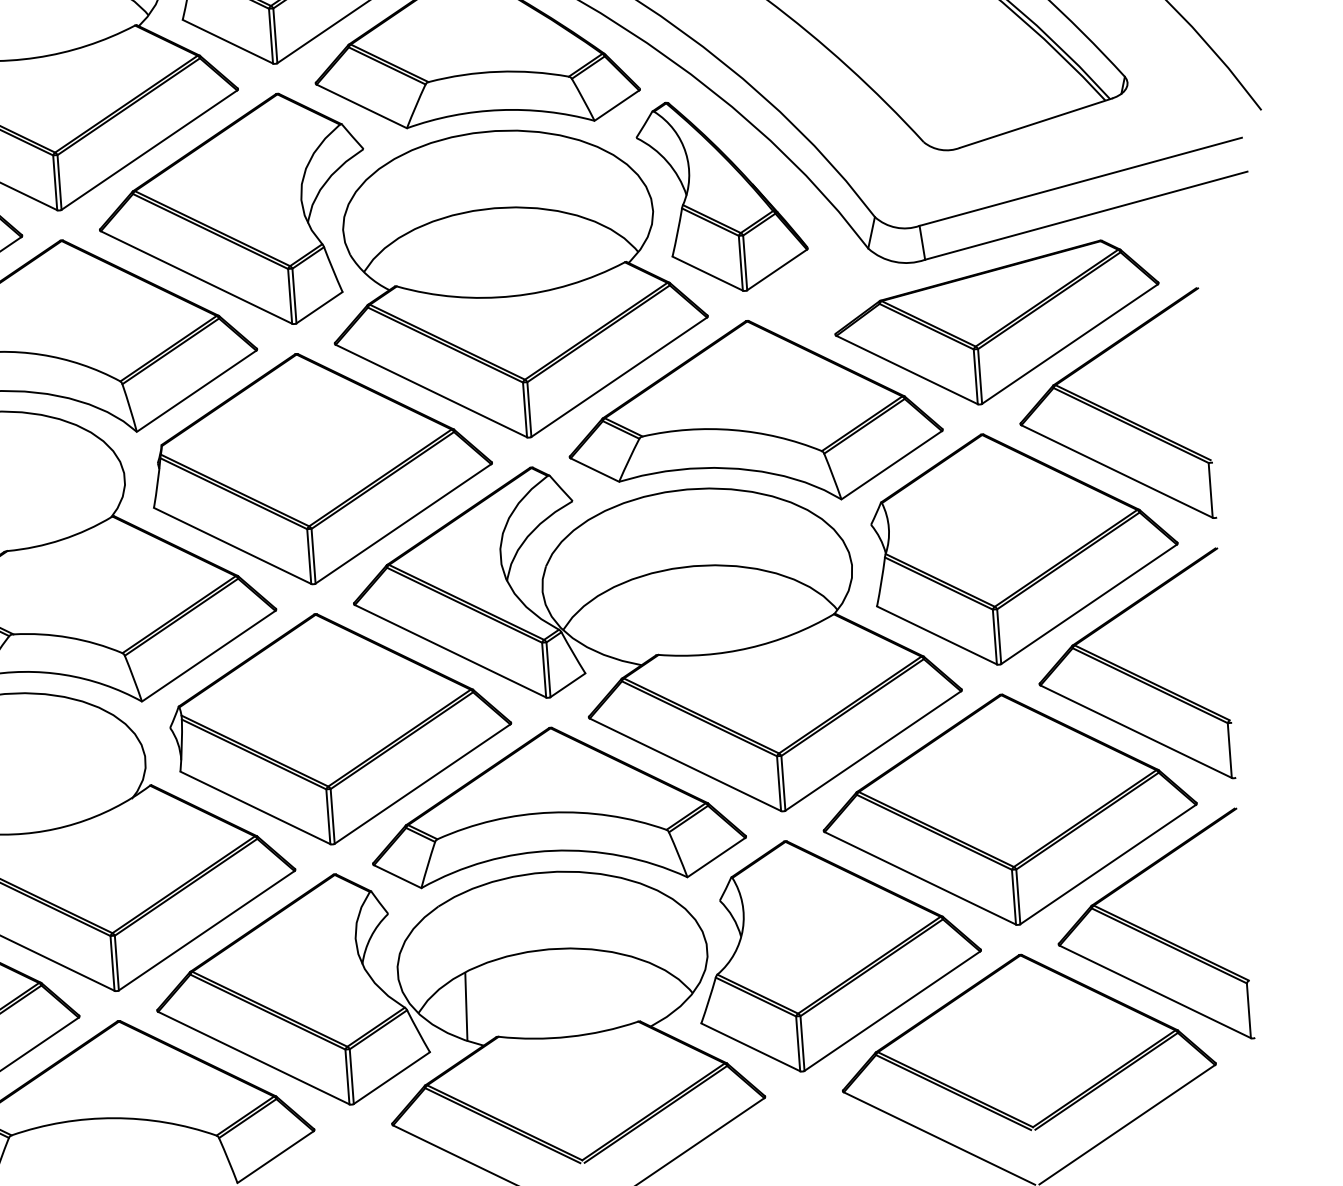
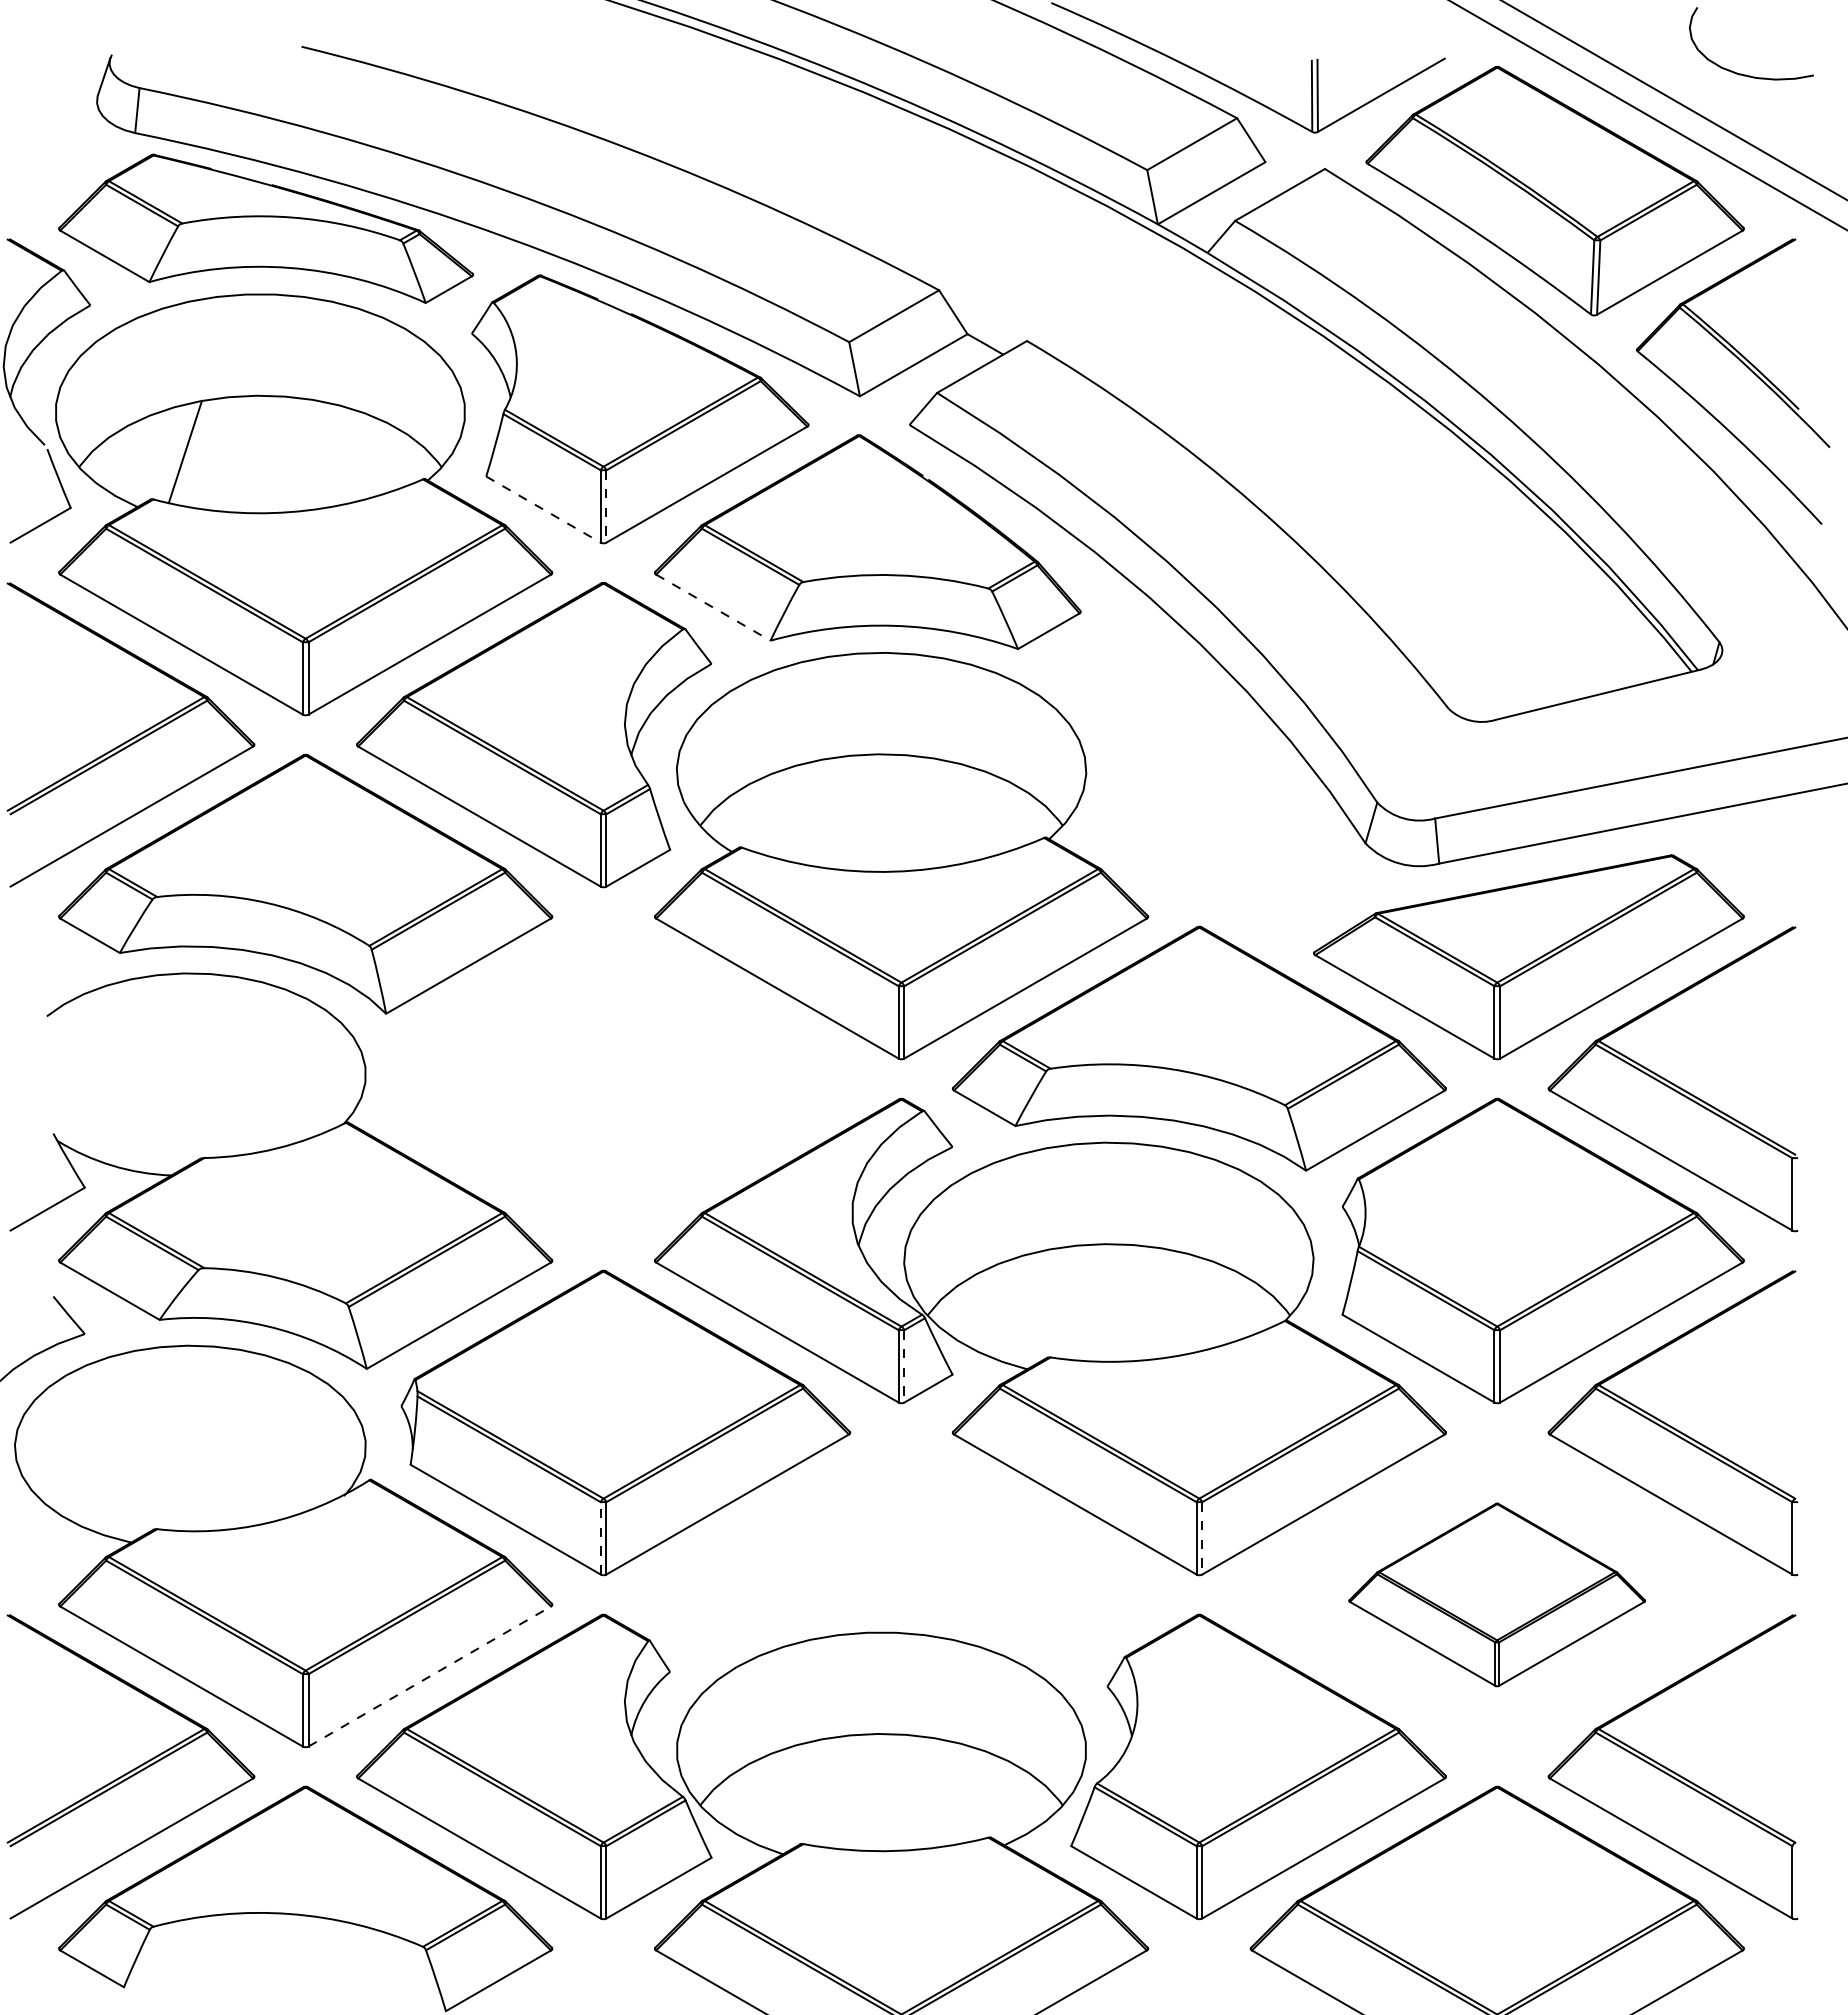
line: (275, 35) -> (606, 506), solid -> dashed
line: (227, 41) -> (543, 509), solid -> dashed
line: (361, 106) -> (713, 607), solid -> dashed
part: (722, 195) -> (1178, 759), removed
part: (321, 467) -> (625, 1078), removed
line: (548, 669) -> (904, 1366), solid -> dashed
line: (783, 783) -> (1202, 1538), solid -> dashed
part: (556, 806) -> (901, 1547), removed
part: (1009, 809) -> (1496, 1594), size x0.6
line: (328, 816) -> (600, 1537), solid -> dashed
line: (207, 930) -> (430, 1676), solid -> dashed
line: (466, 1006) -> (763, 1801), removed

